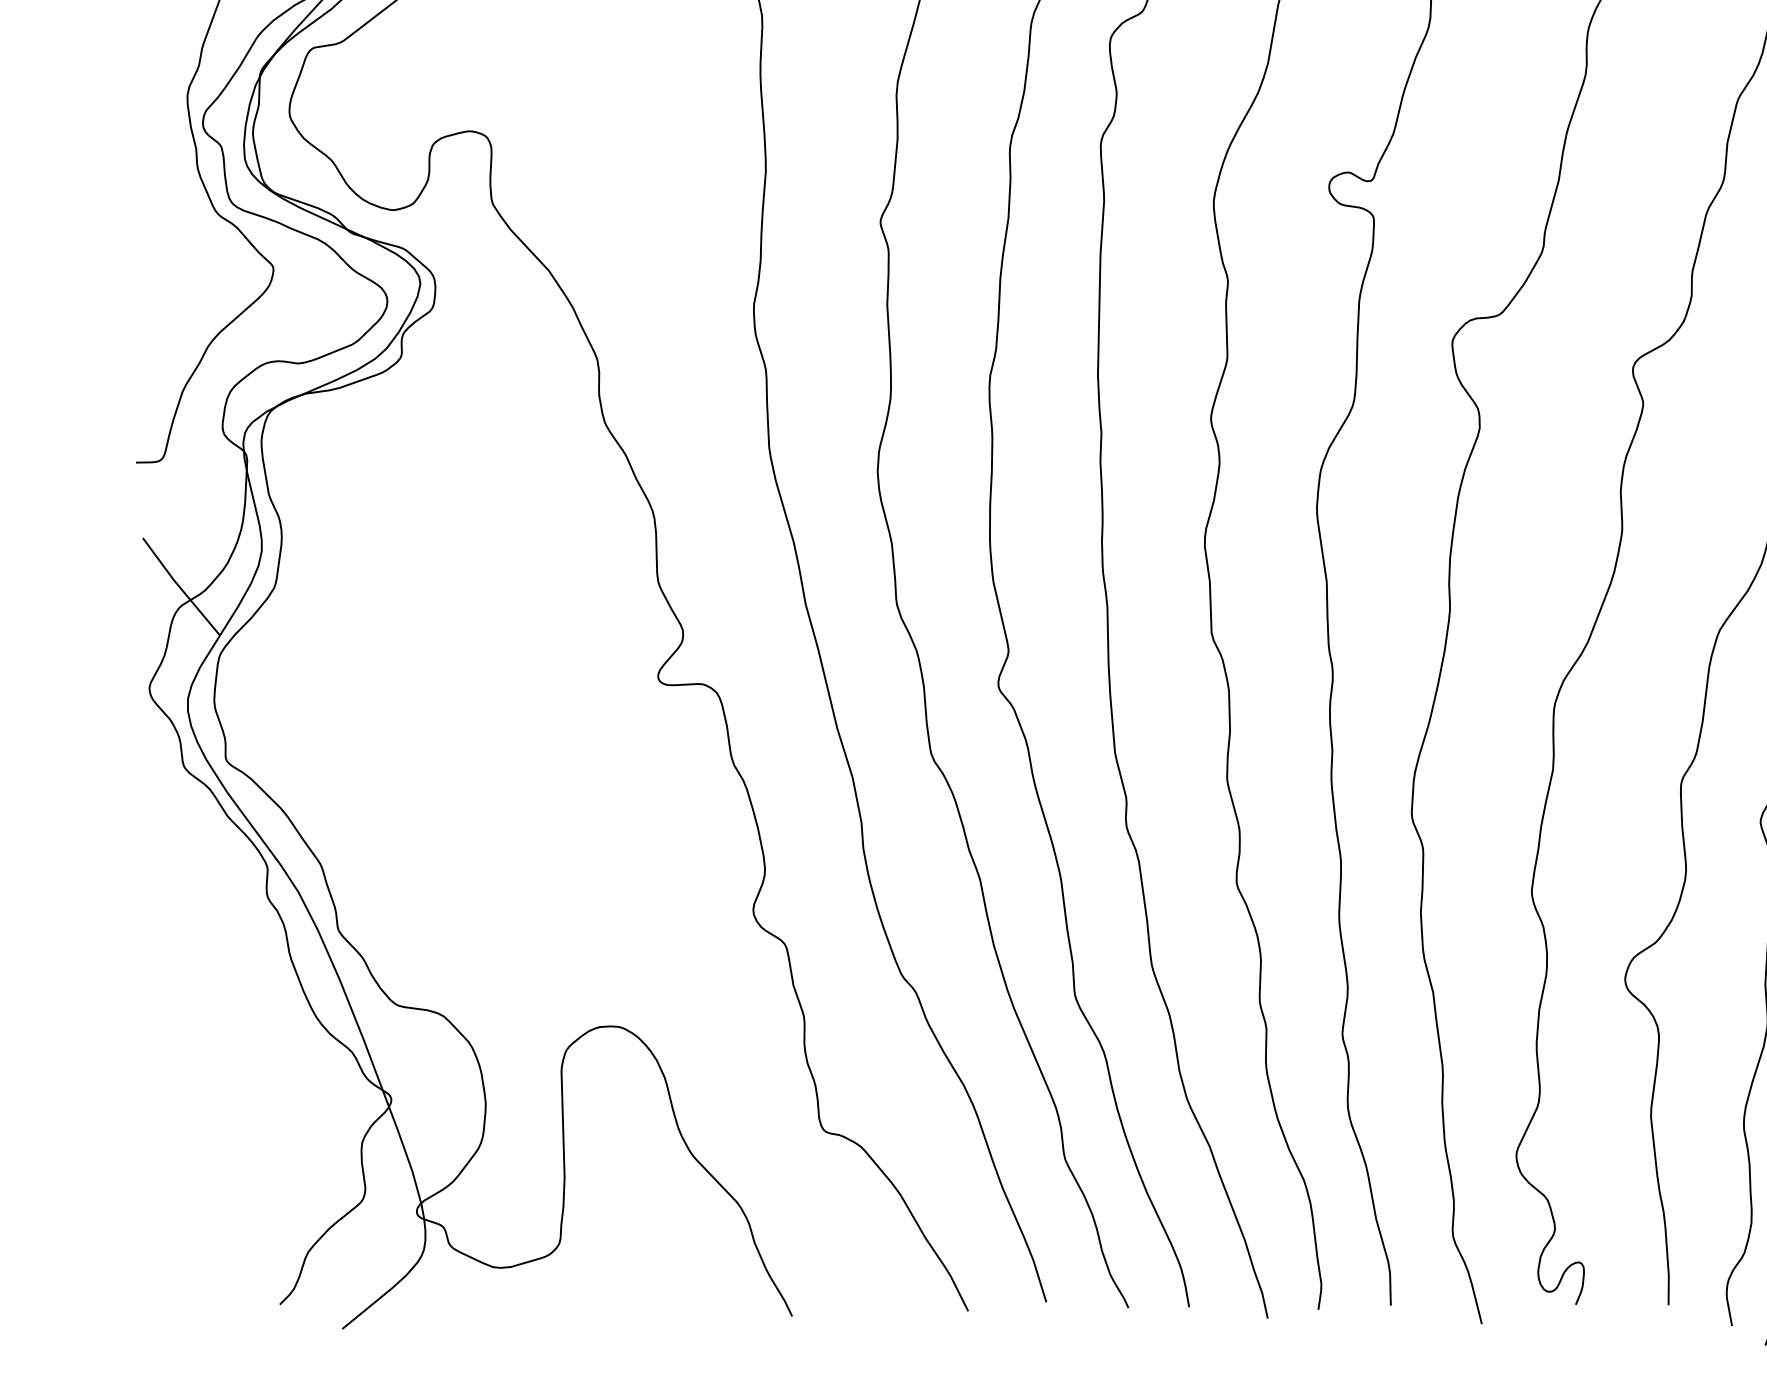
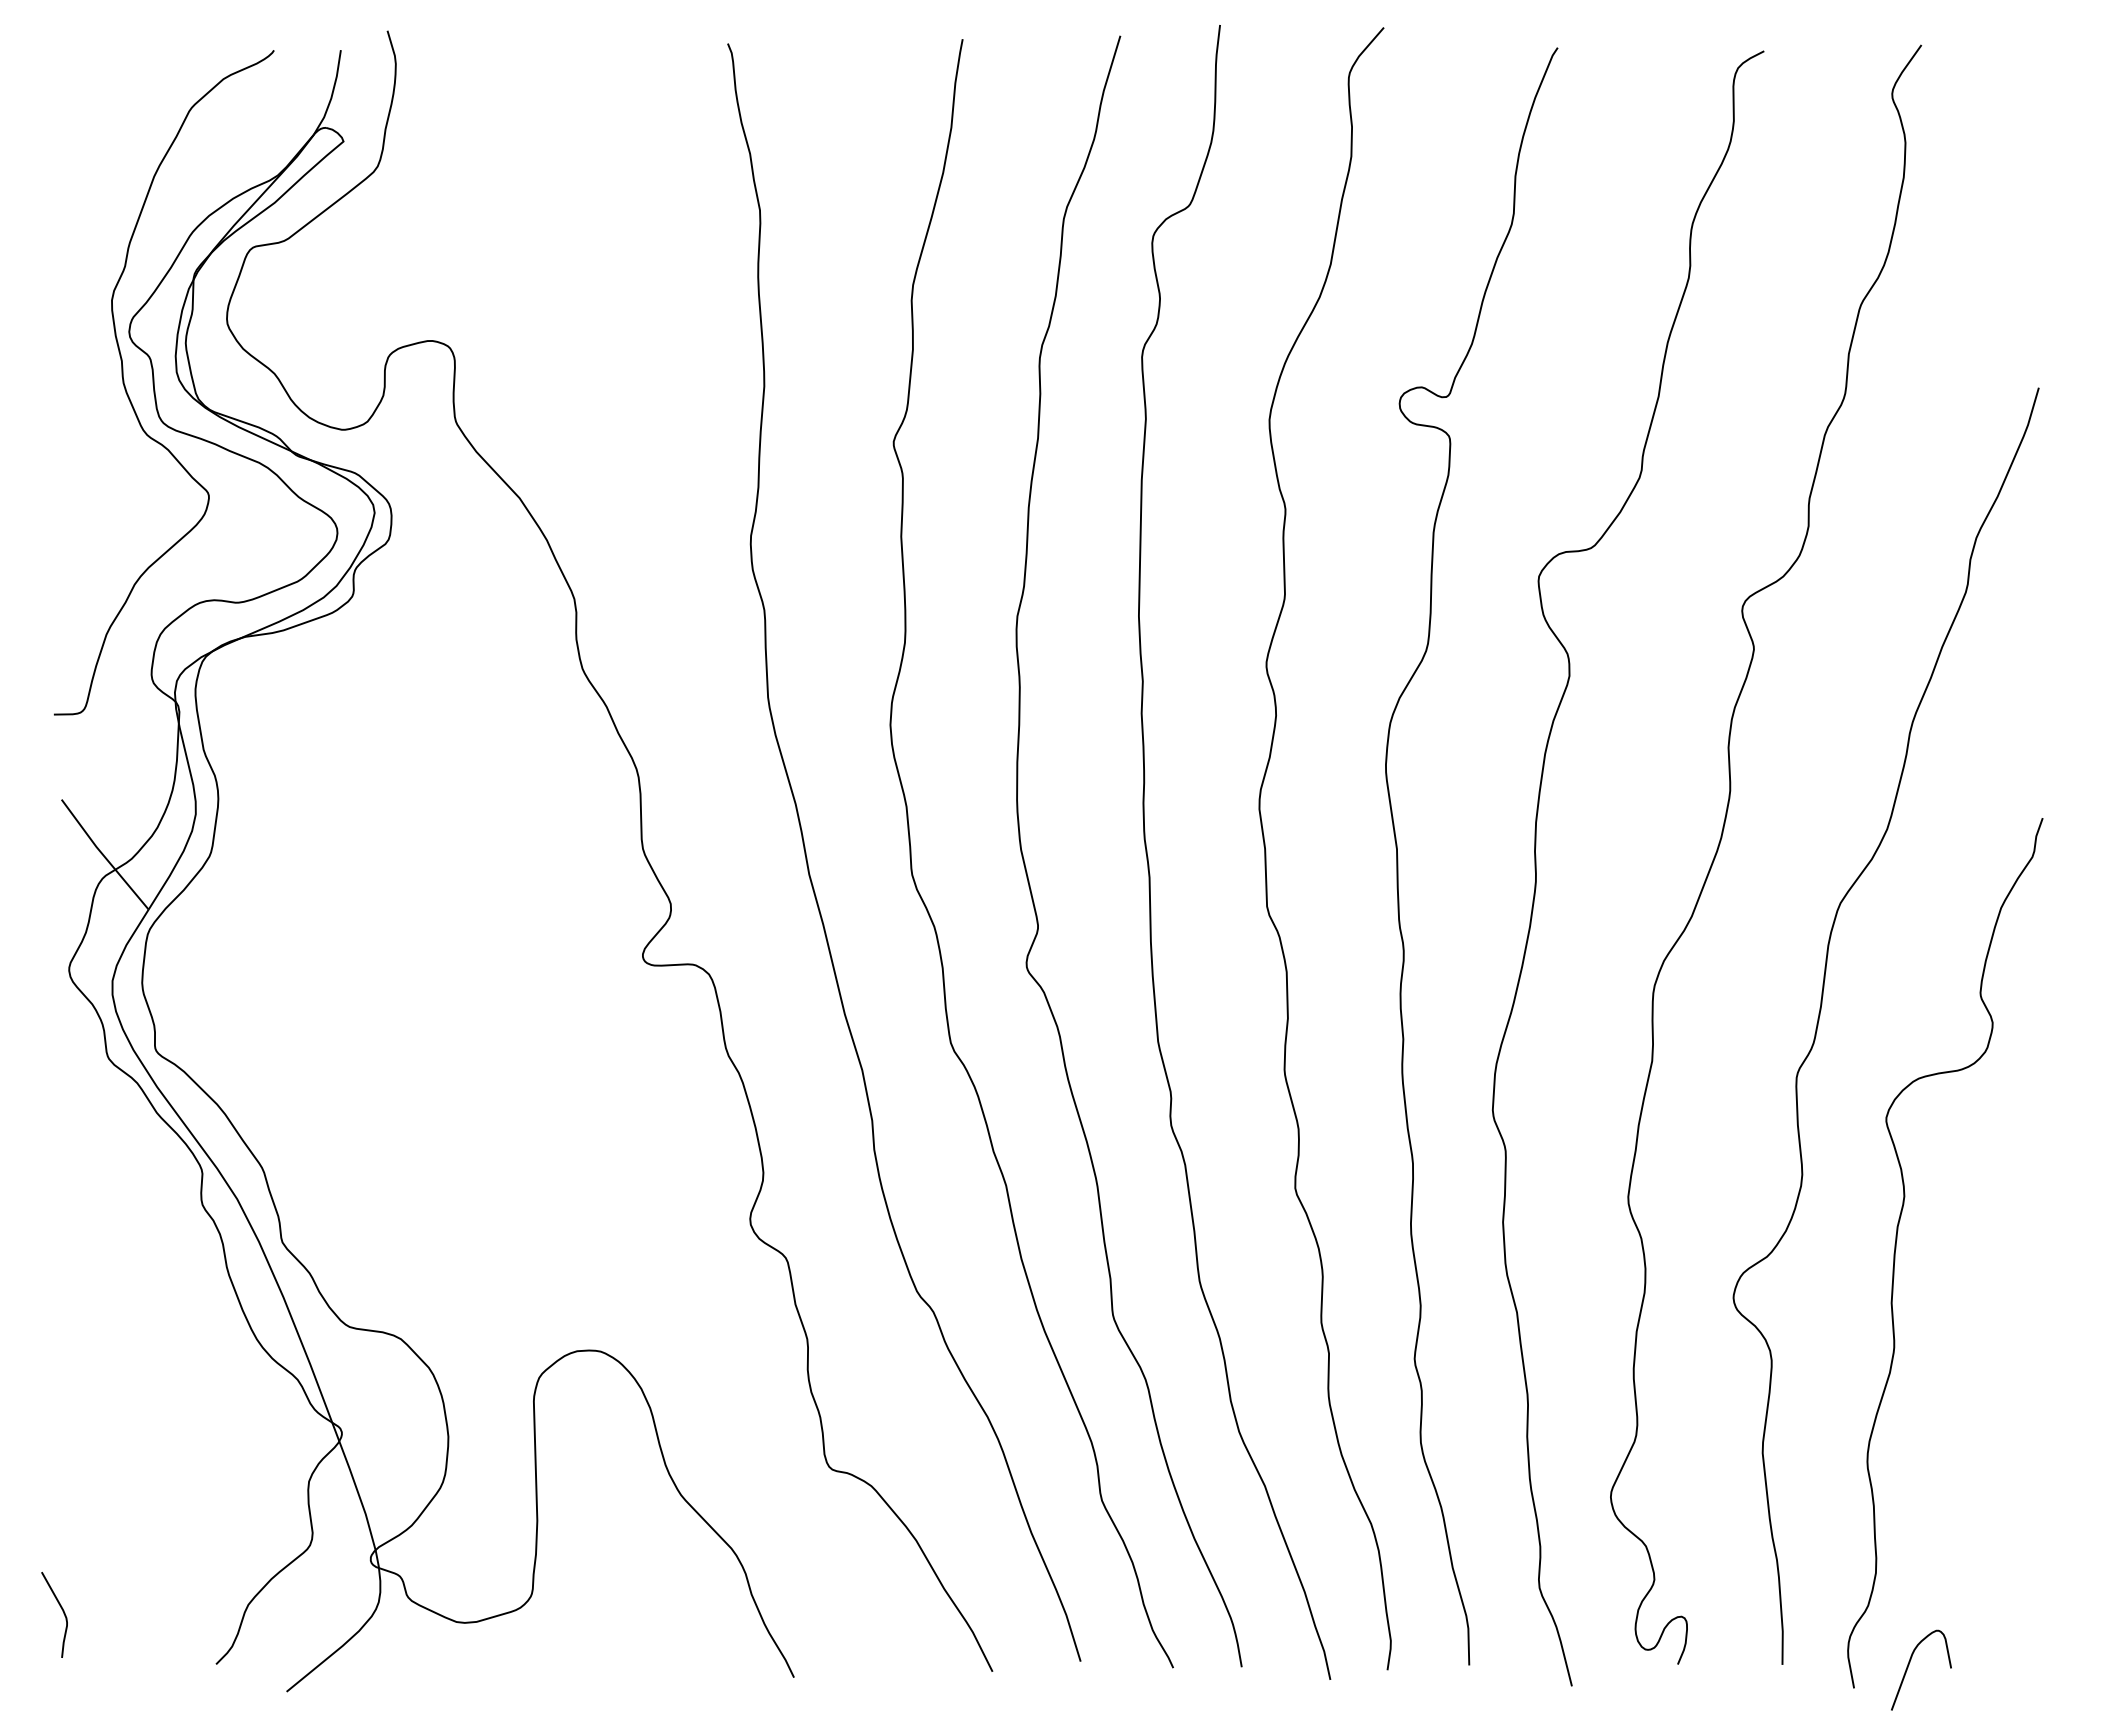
curve: (143, 1257) -> (62, 1611), added

